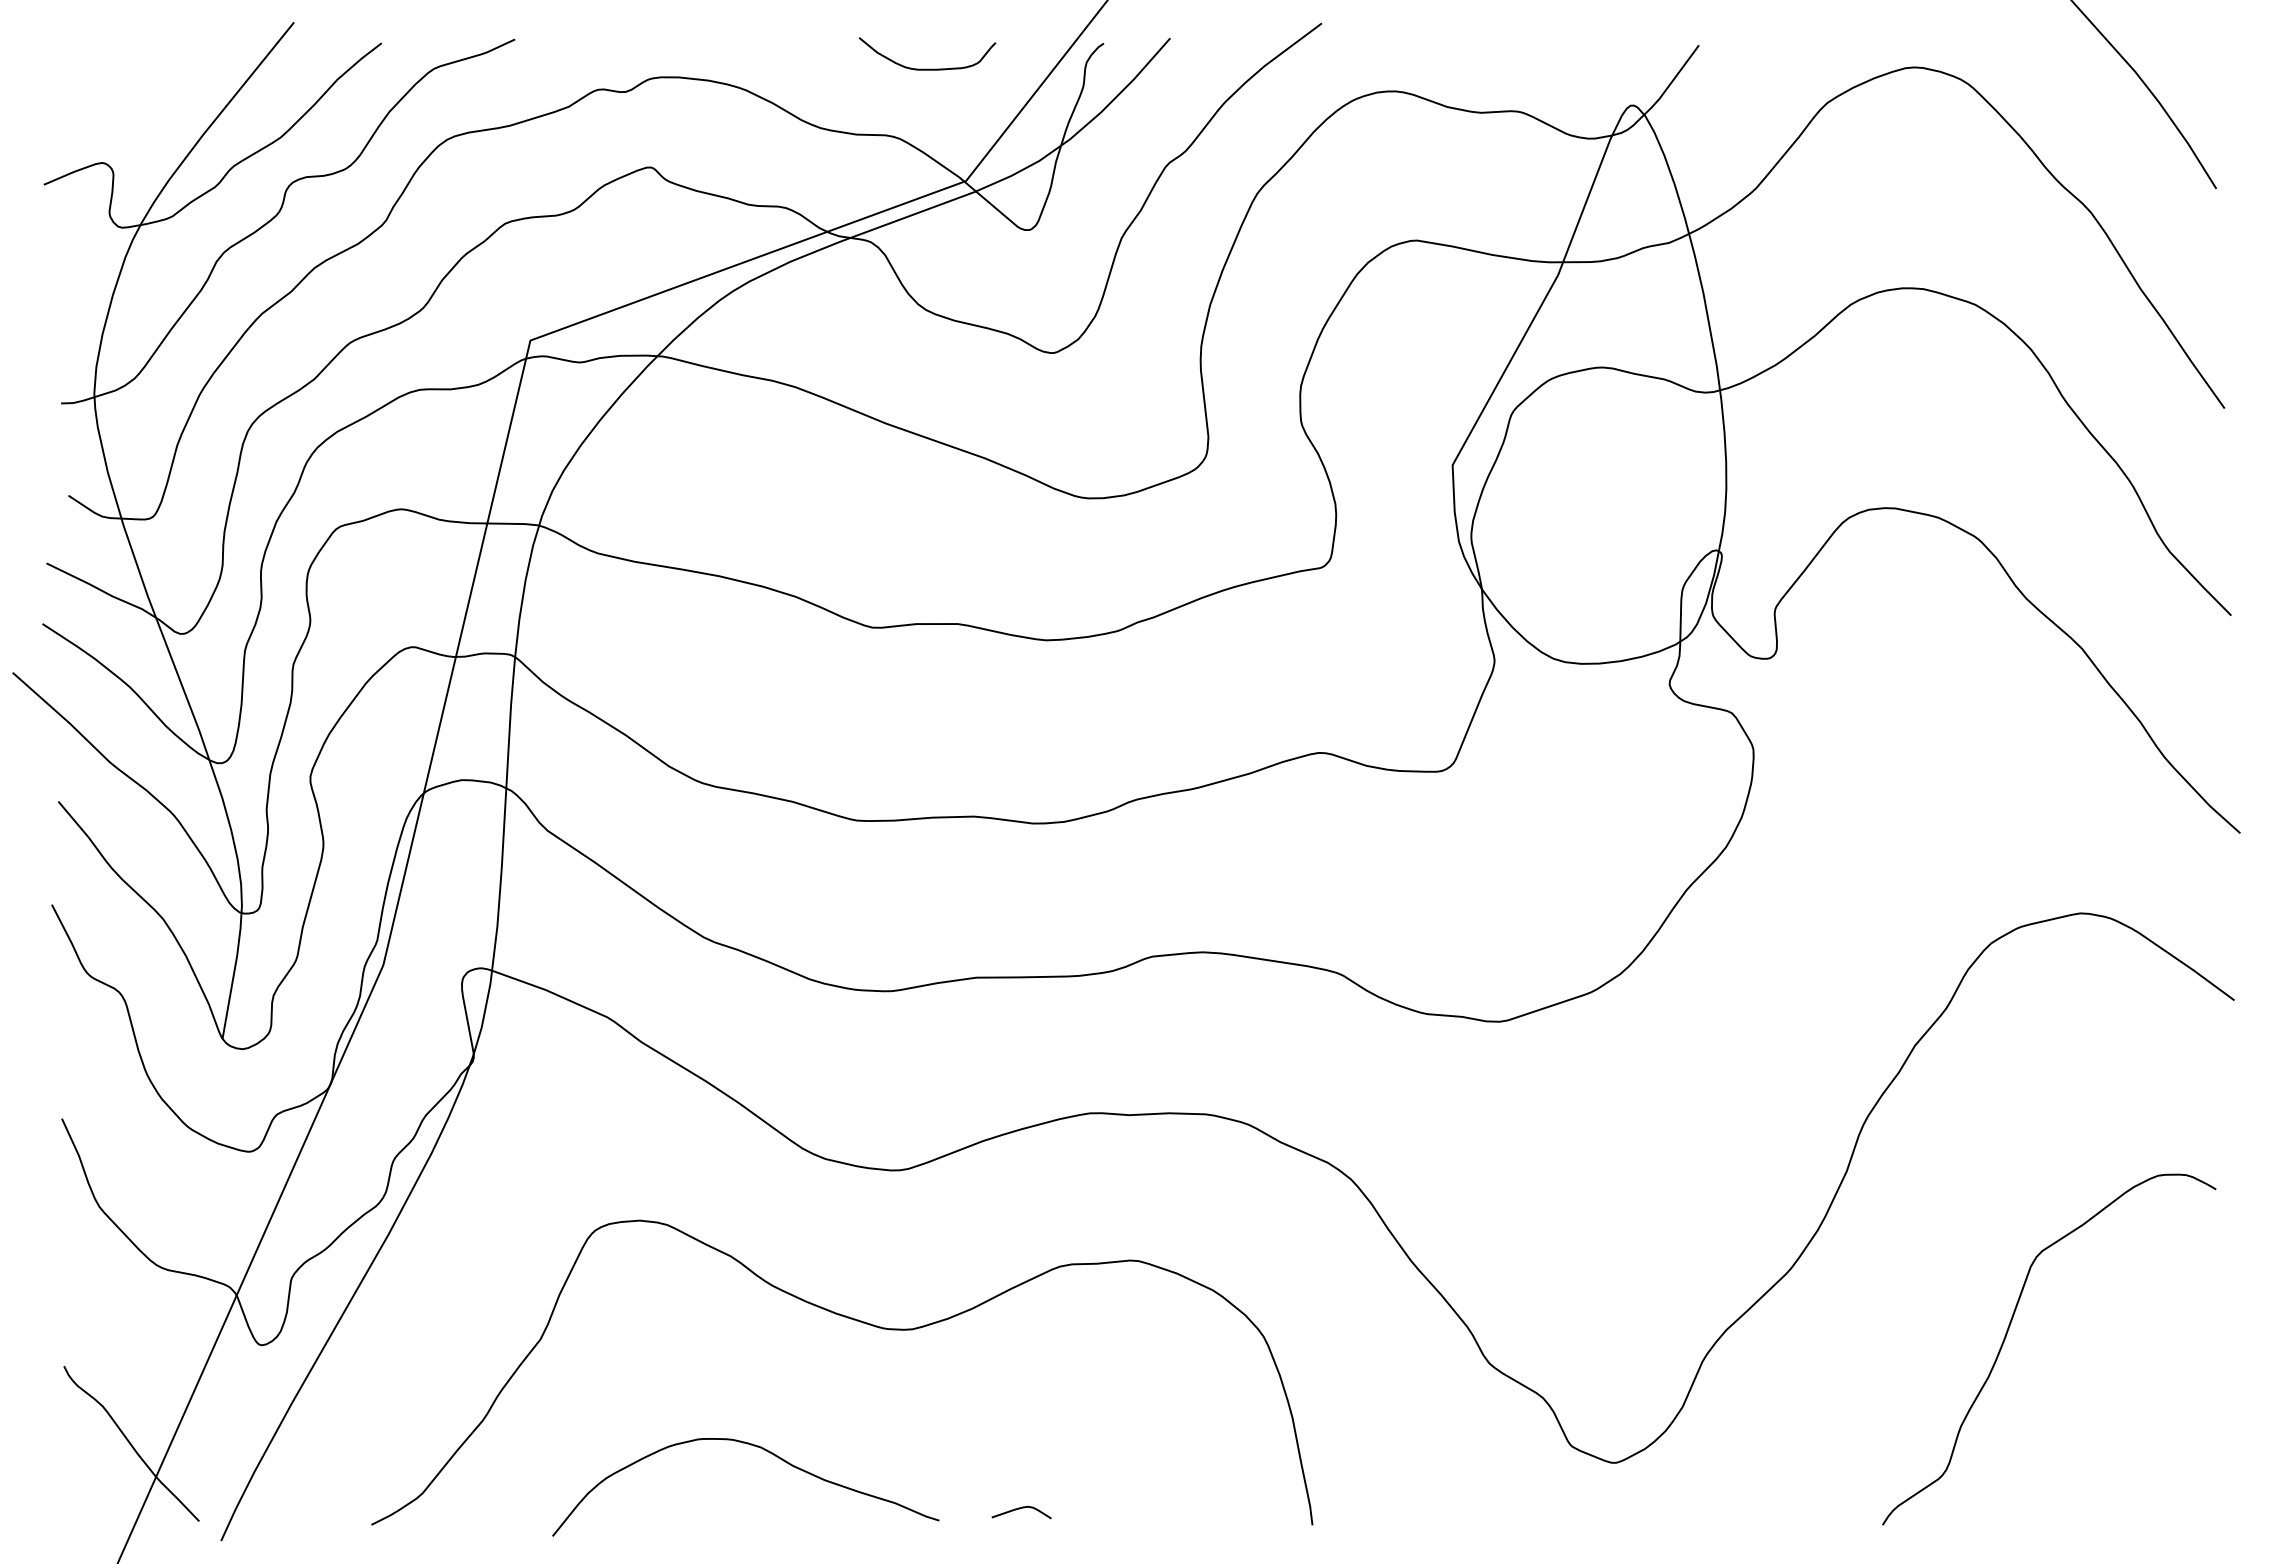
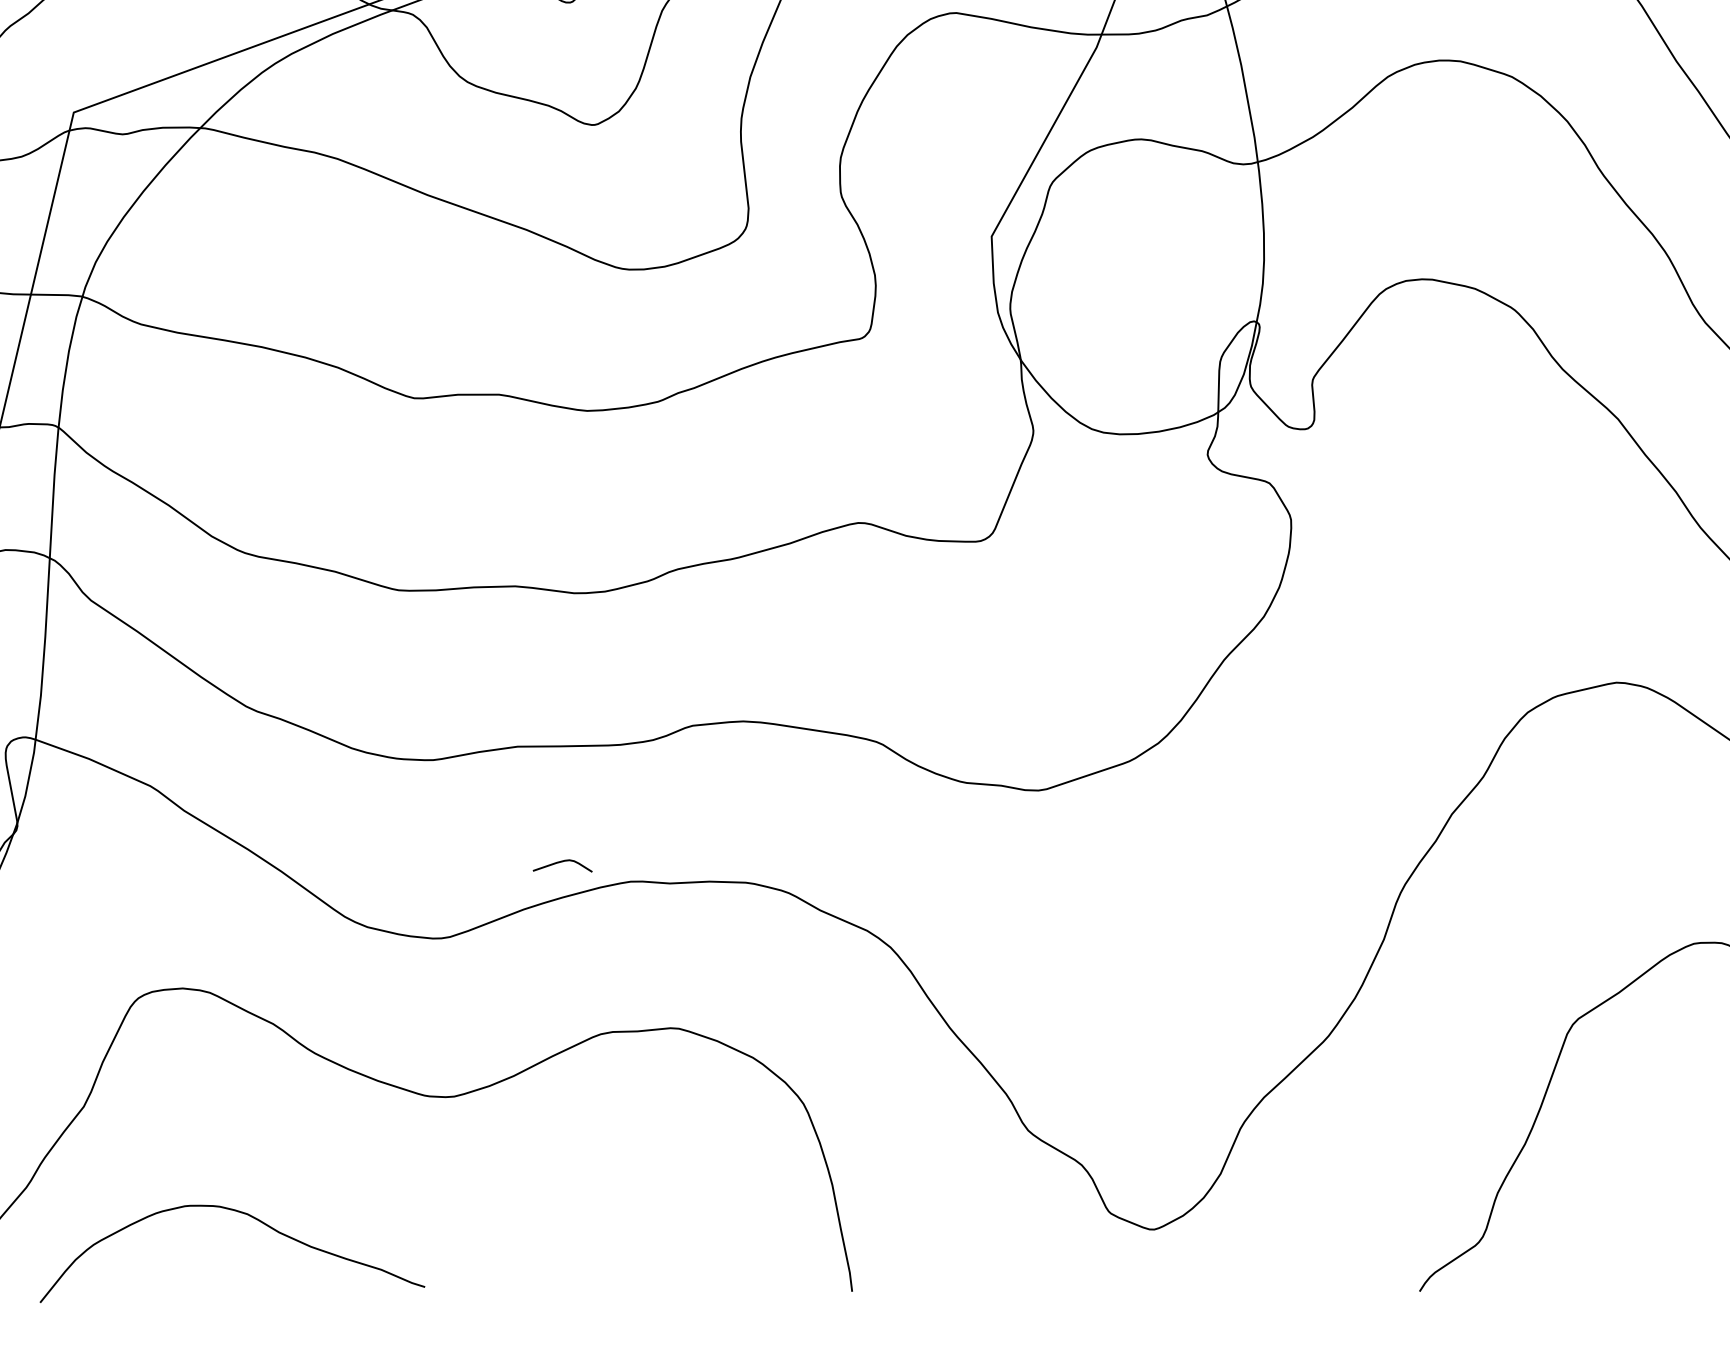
curve: (764, 1450) -> (251, 1217), moved
curve: (1020, 1509) -> (561, 862), moved

